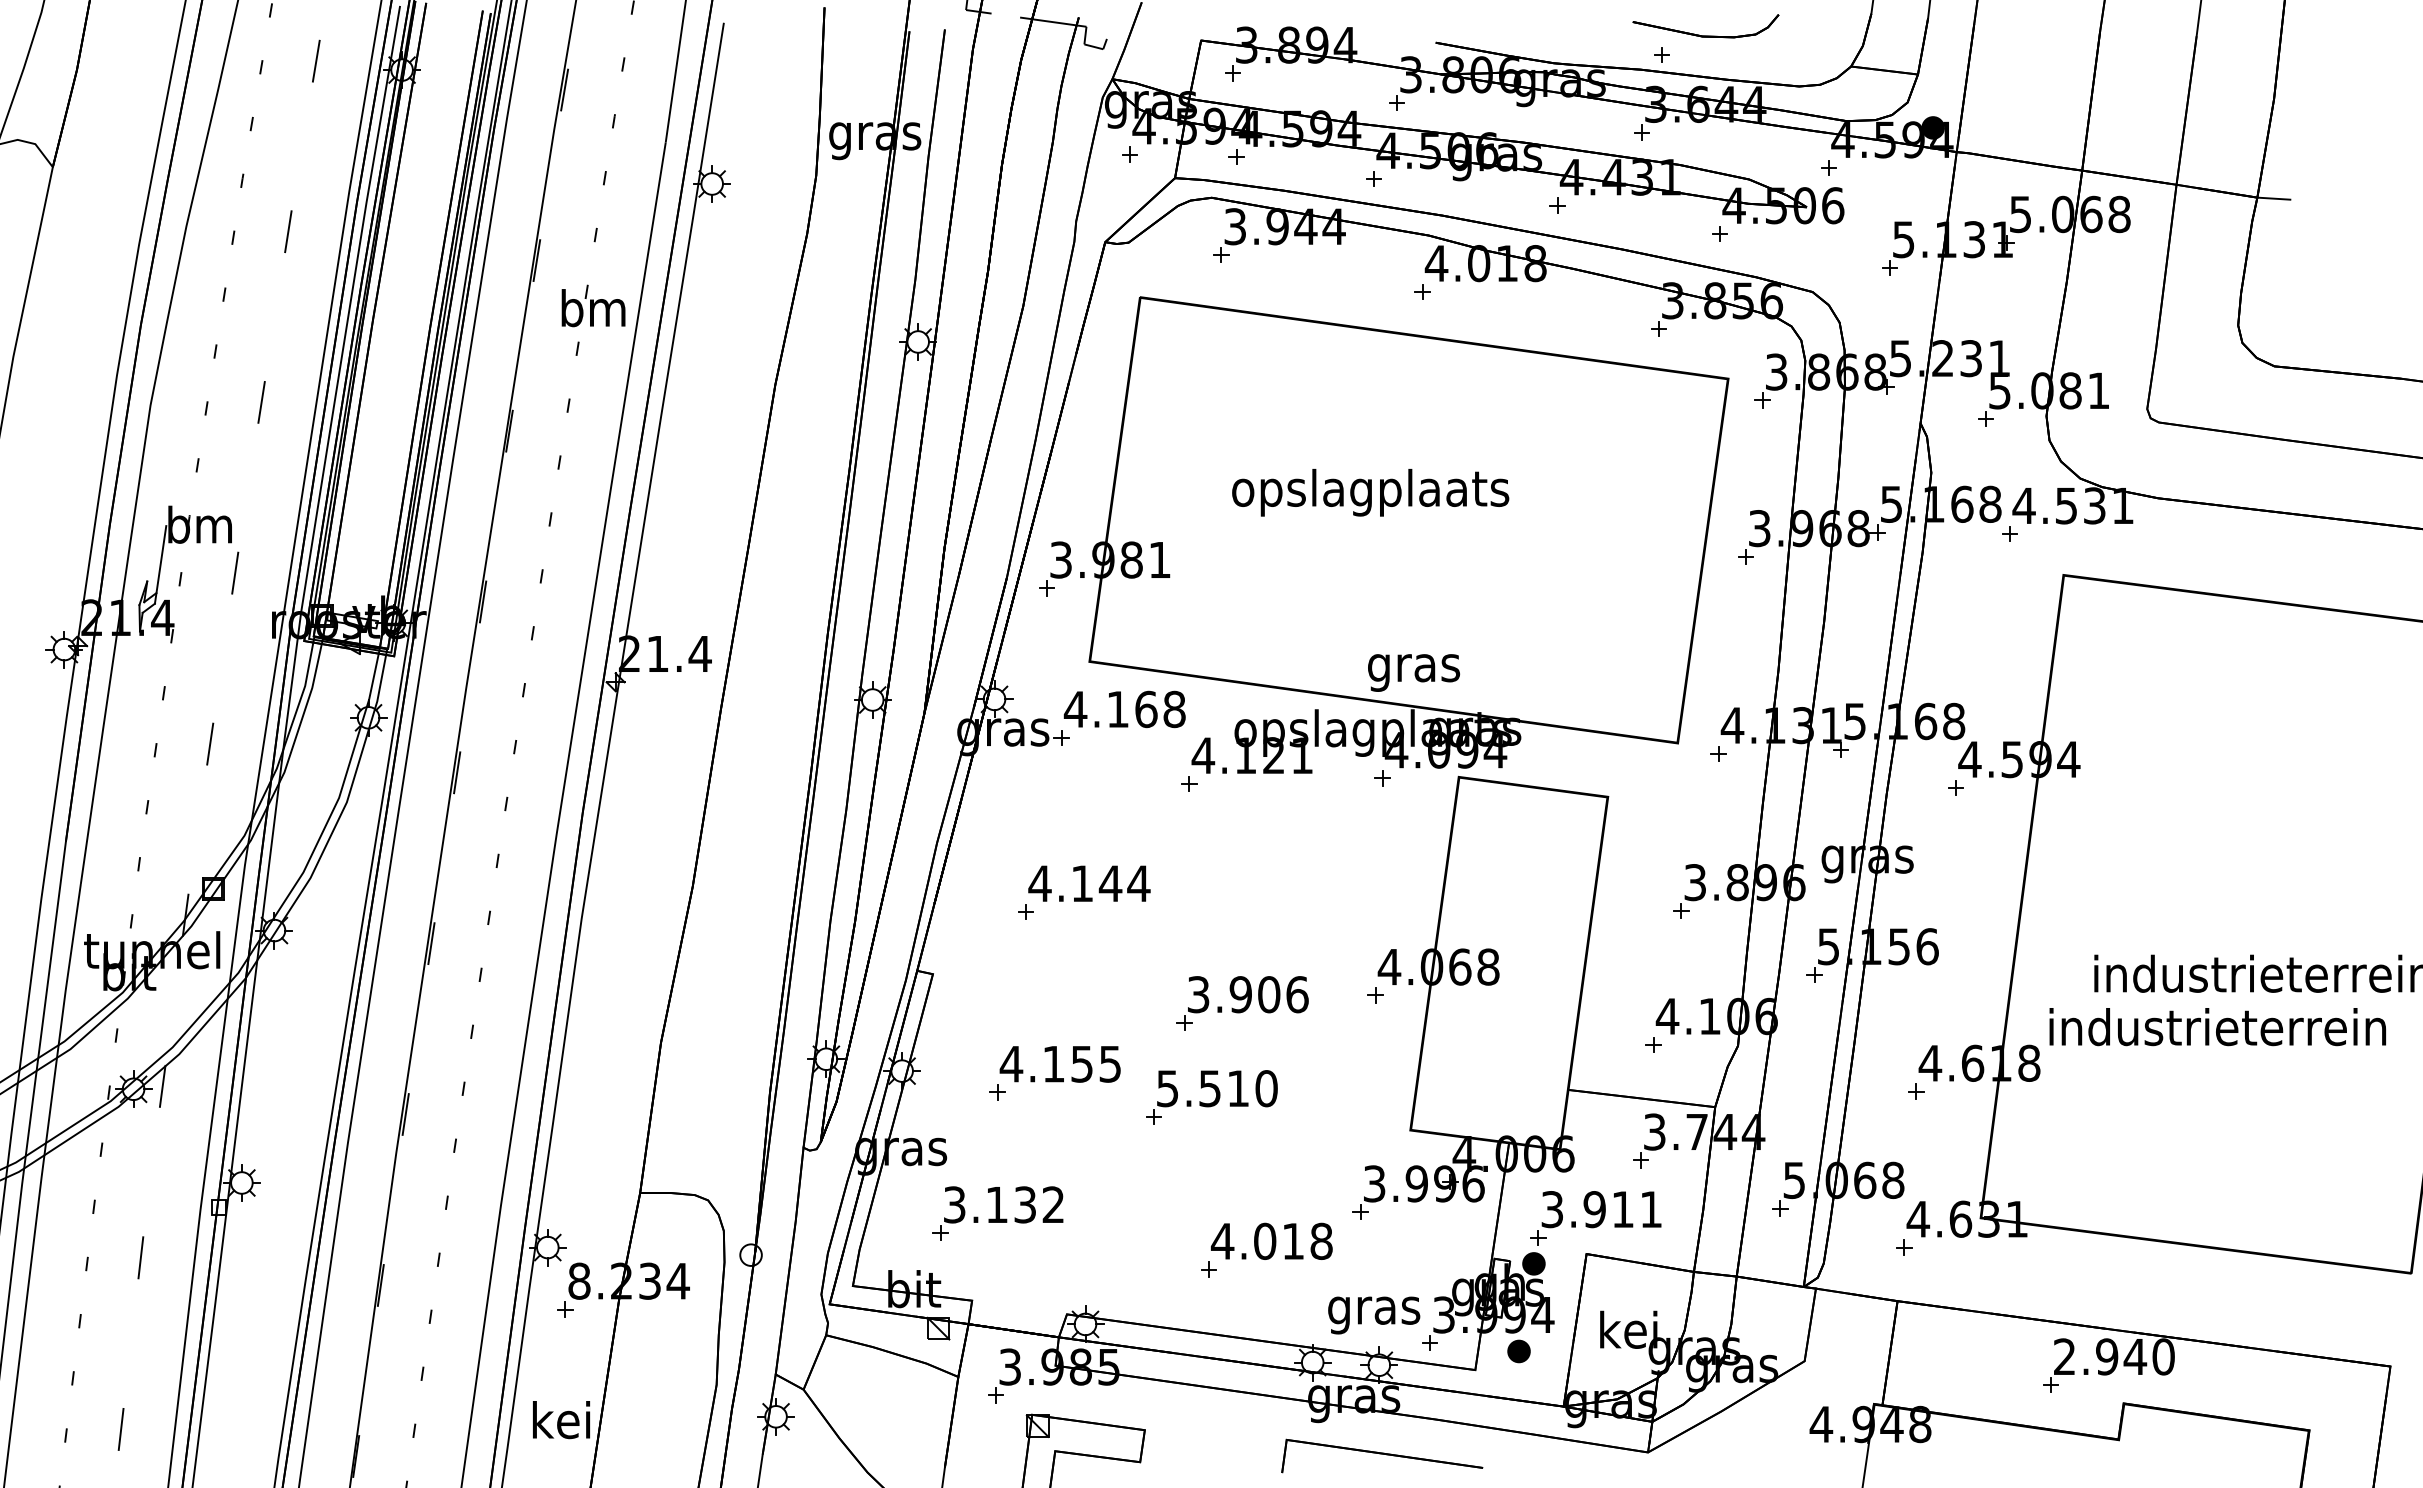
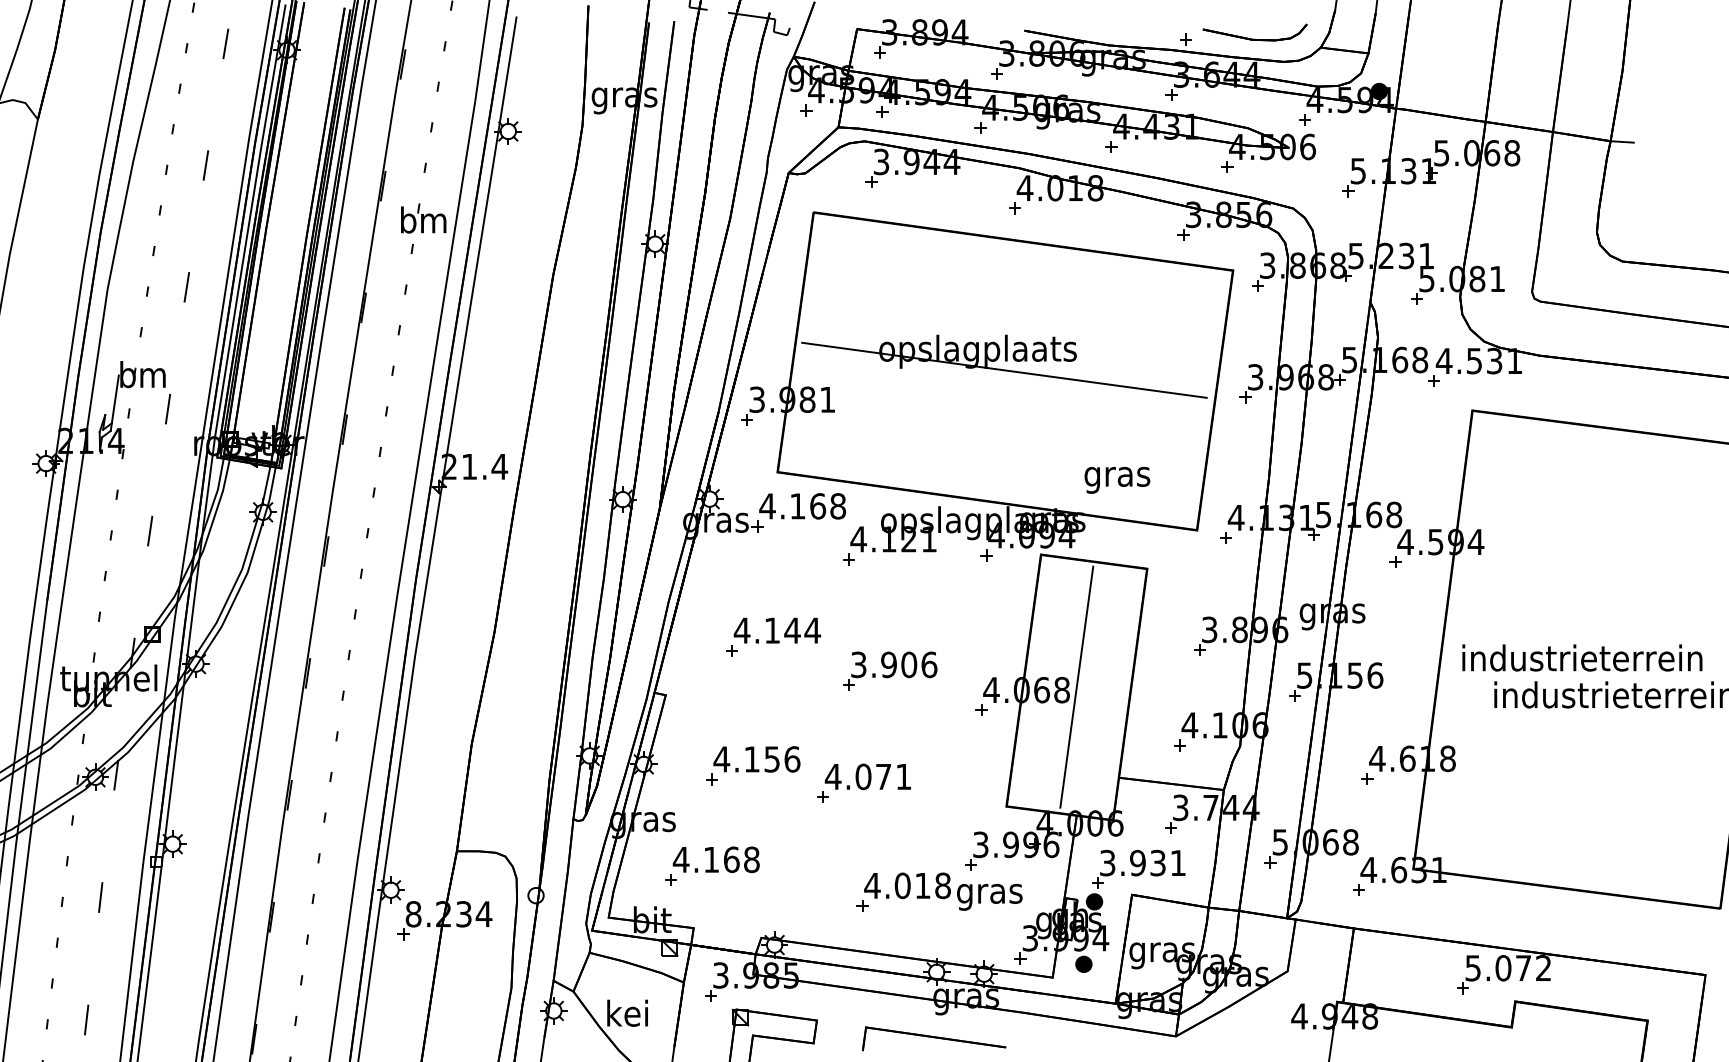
part: (1705, 35) -> (1254, 39), moved
line: (1407, 518) -> (1004, 370), added
text: (1413, 672) -> (1117, 479), moved
line: (1509, 962) -> (1077, 686), added
part: (1242, 1003) -> (890, 671), moved
text: (2217, 1027) -> (1582, 658), moved
text: (1110, 1063) -> (792, 758), 4.155 -> 4.156
text: (1216, 1088) -> (868, 776), 5.510 -> 4.071
text: (1003, 1204) -> (716, 859), 3.132 -> 4.168
text: (1622, 1209) -> (1157, 863), 3.911 -> 3.931
text: (1374, 1315) -> (990, 897), moved
text: (1628, 1334) -> (1161, 952), kei -> gras
text: (2114, 1356) -> (1508, 967), 2.940 -> 5.072
text: (561, 1420) -> (627, 1013), moved
part: (1382, 1455) -> (934, 1038), moved

